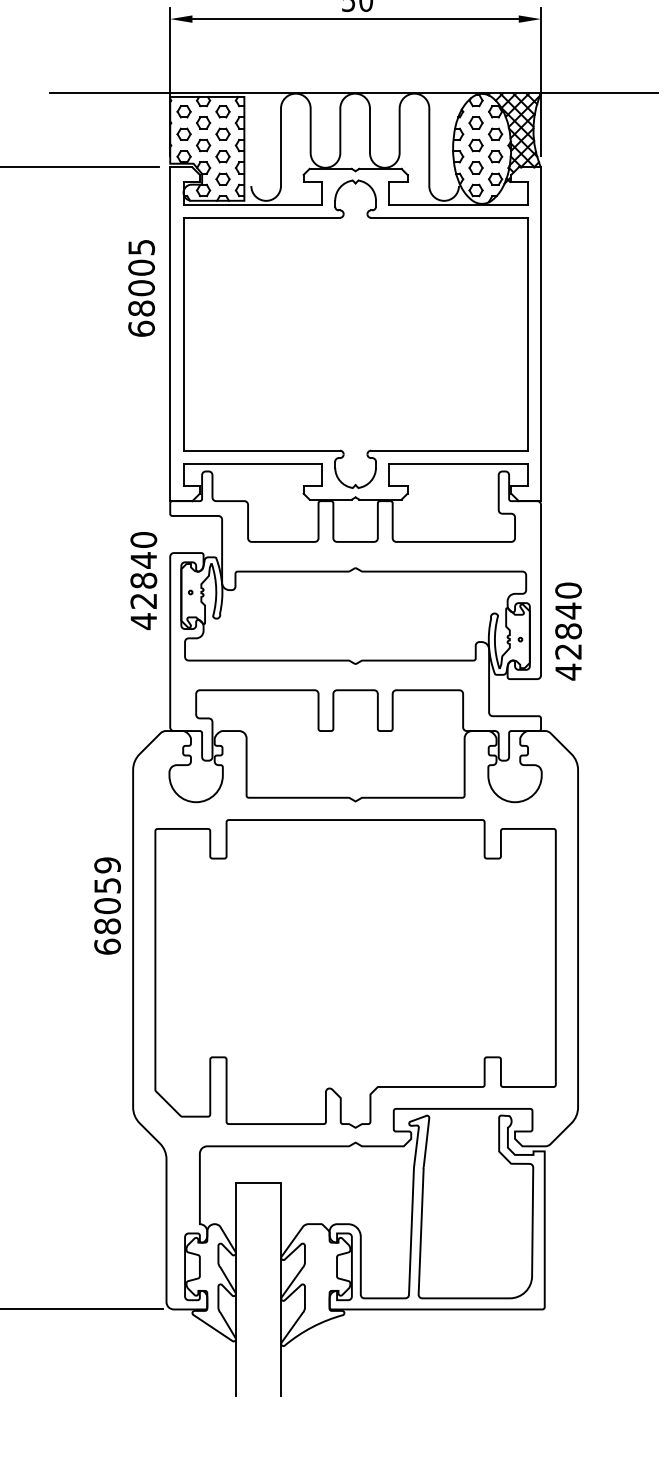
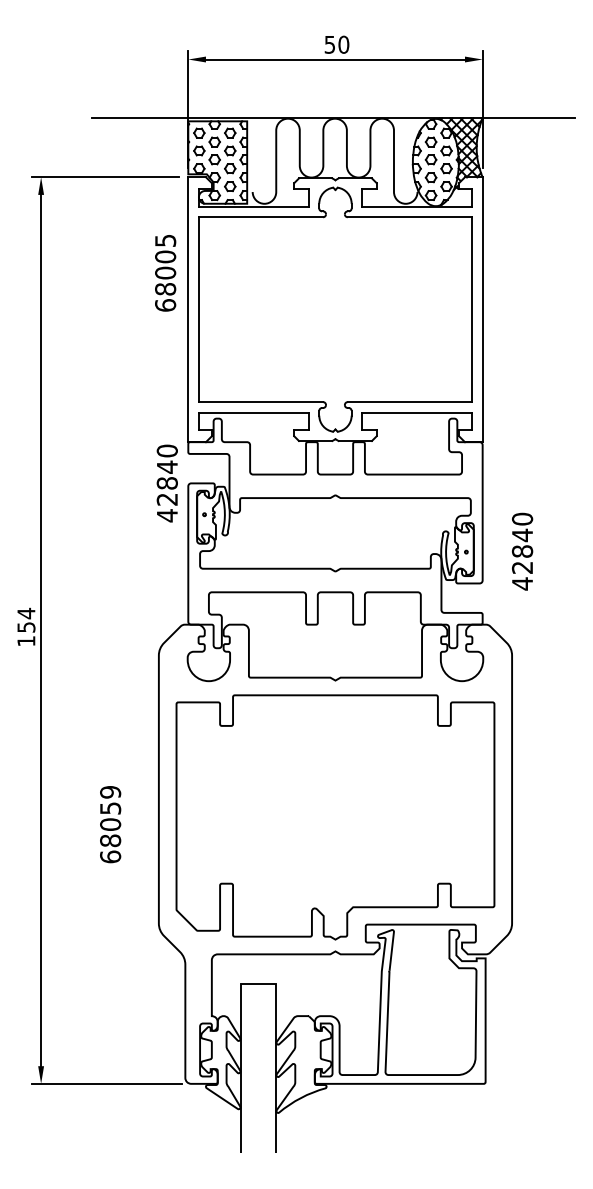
text: (142, 580) -> (166, 483), moved
text: (568, 631) -> (522, 551), moved
text: (107, 905) -> (110, 824), moved

